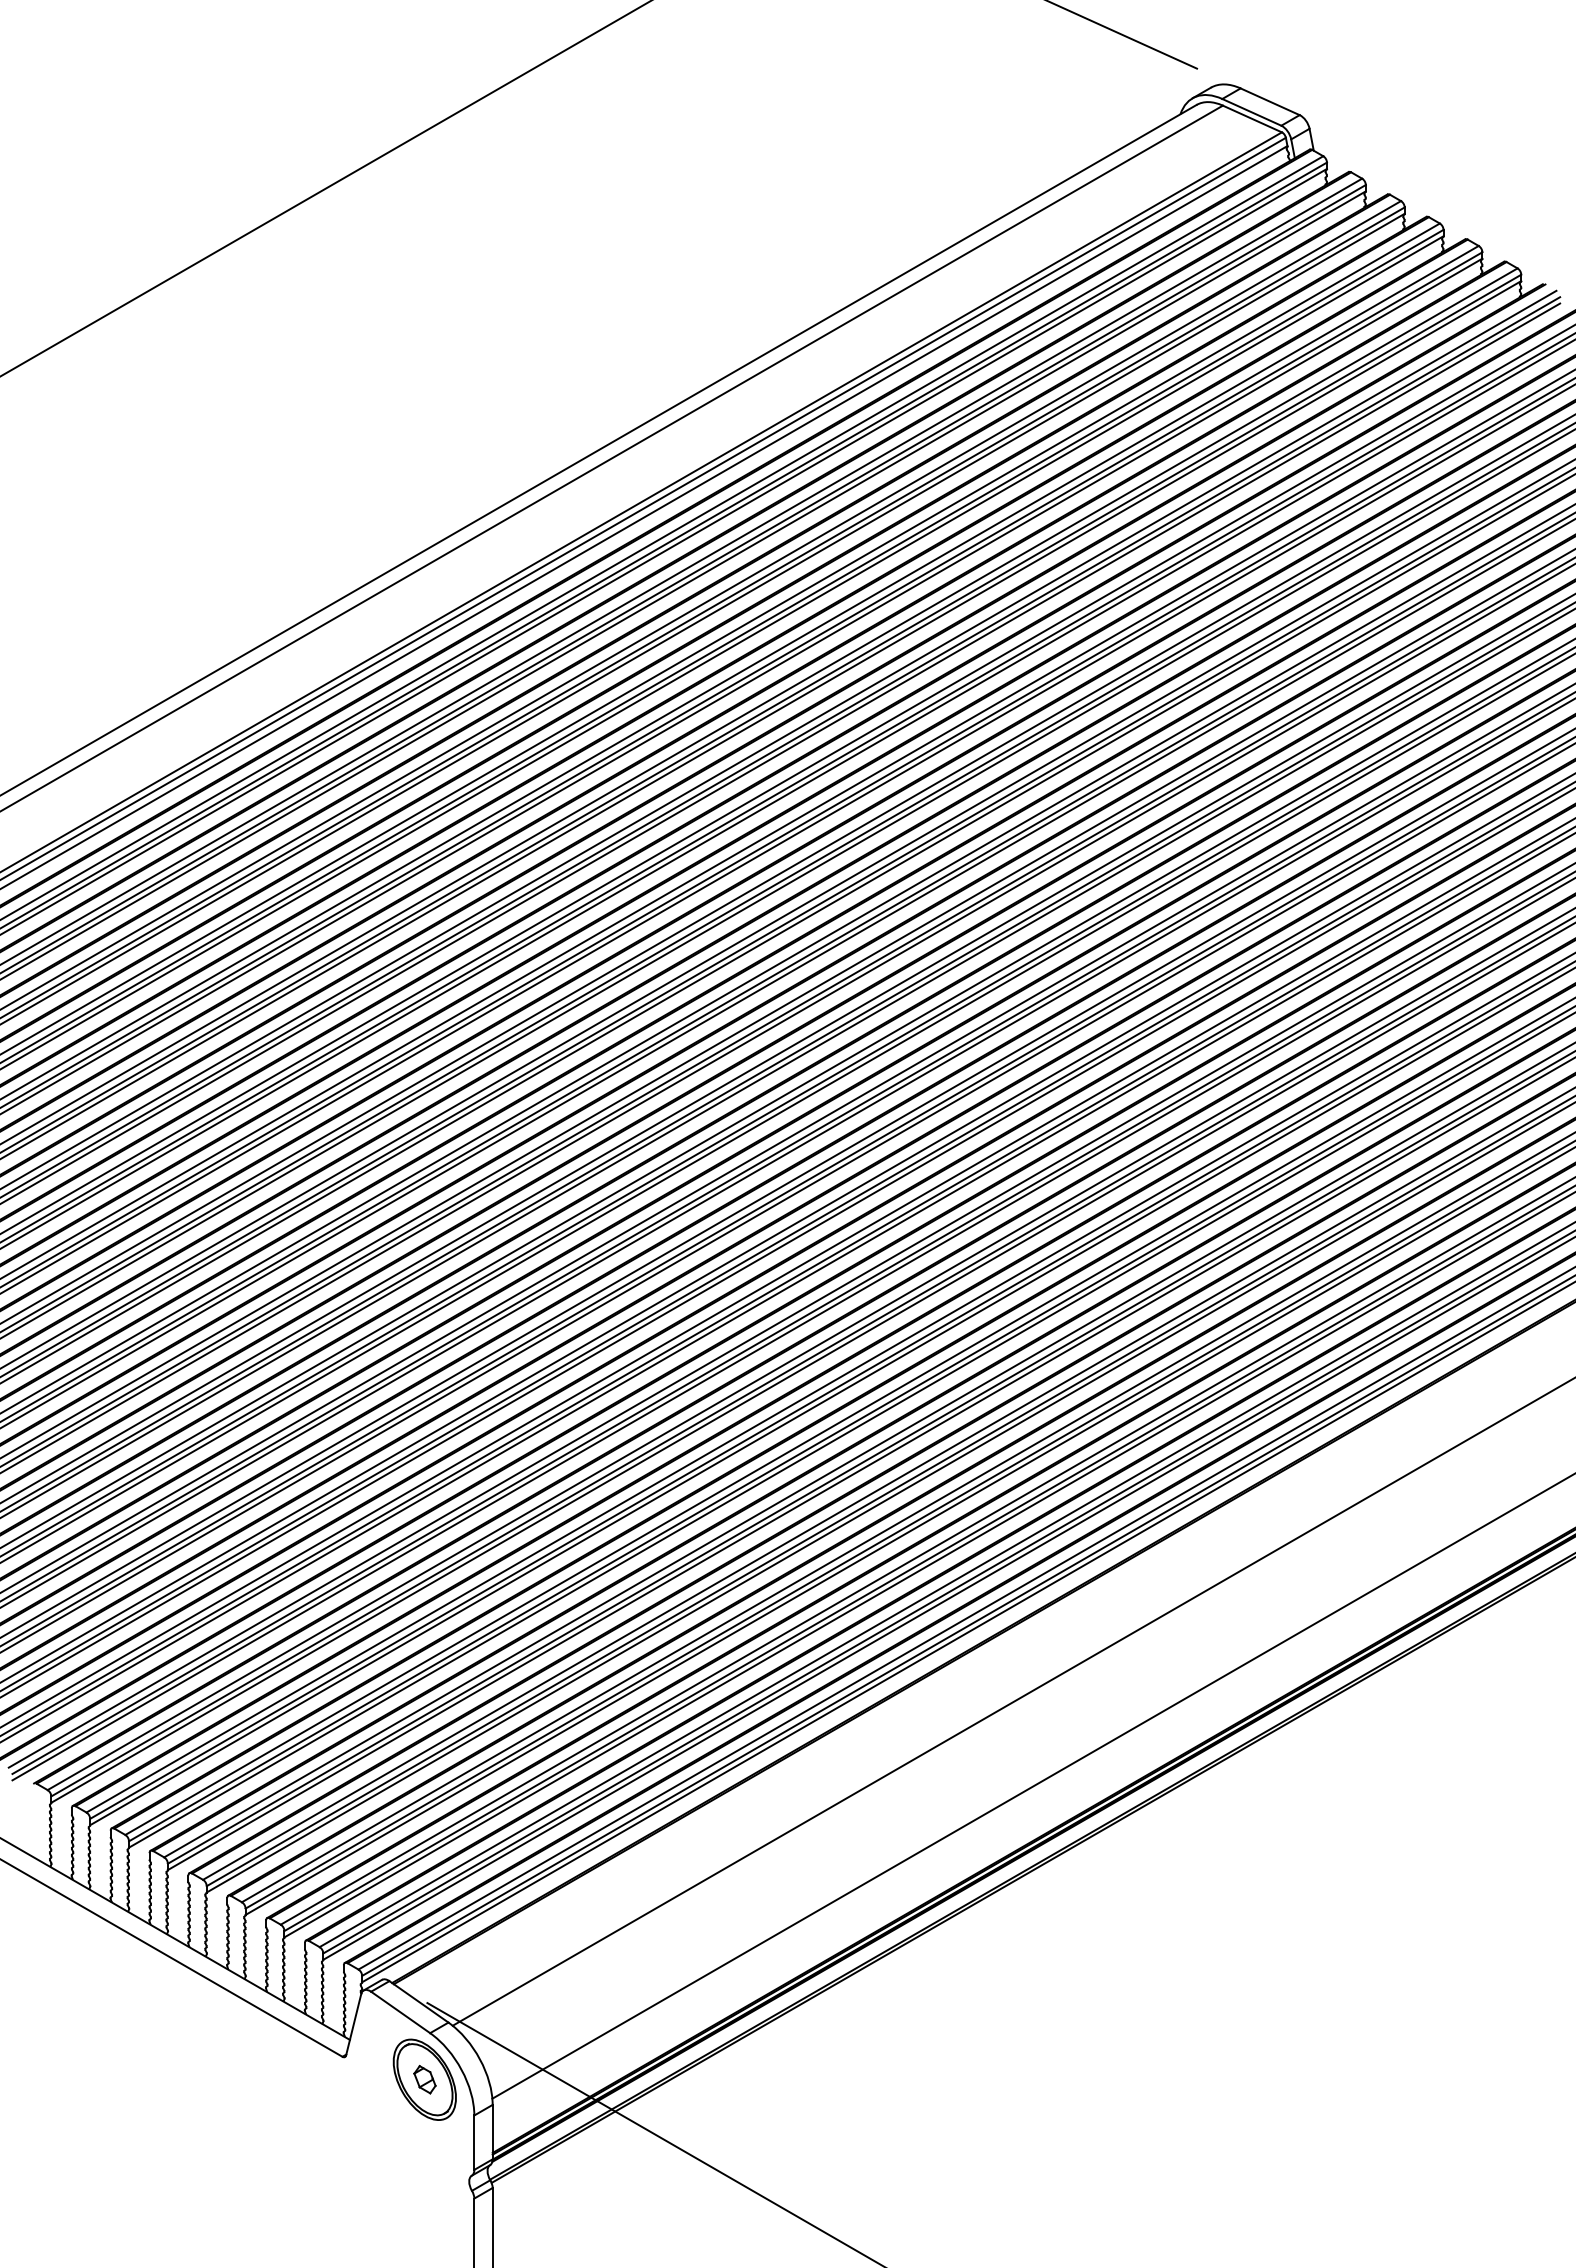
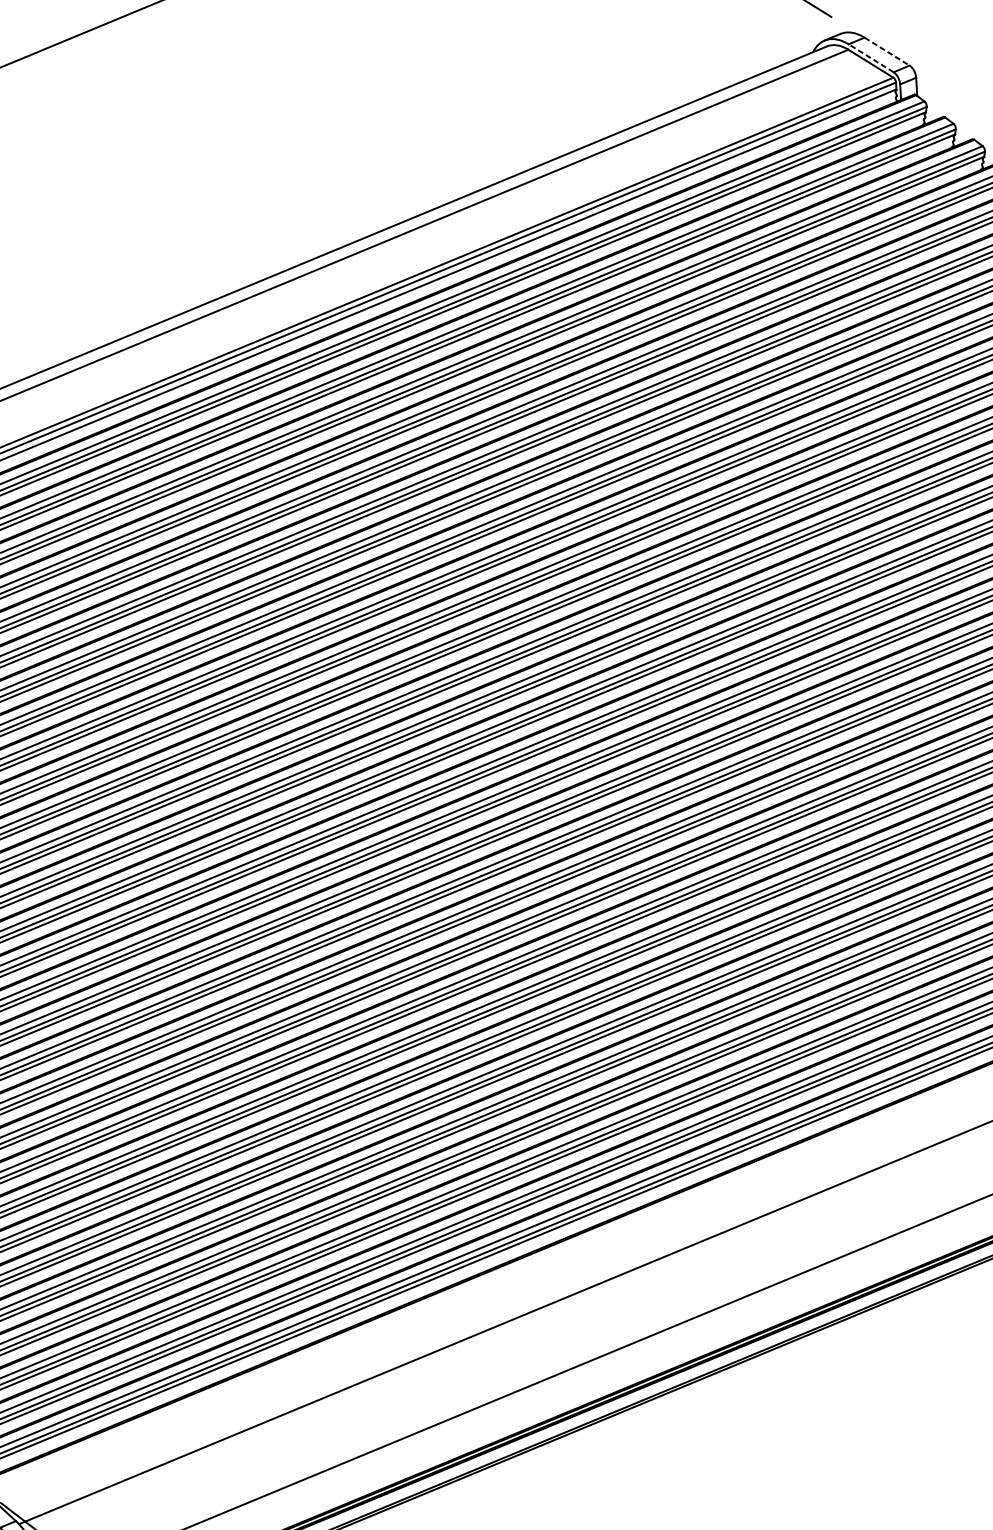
line: (1270, 101) -> (887, 51), solid -> dashed
line: (1251, 112) -> (870, 58), solid -> dashed

